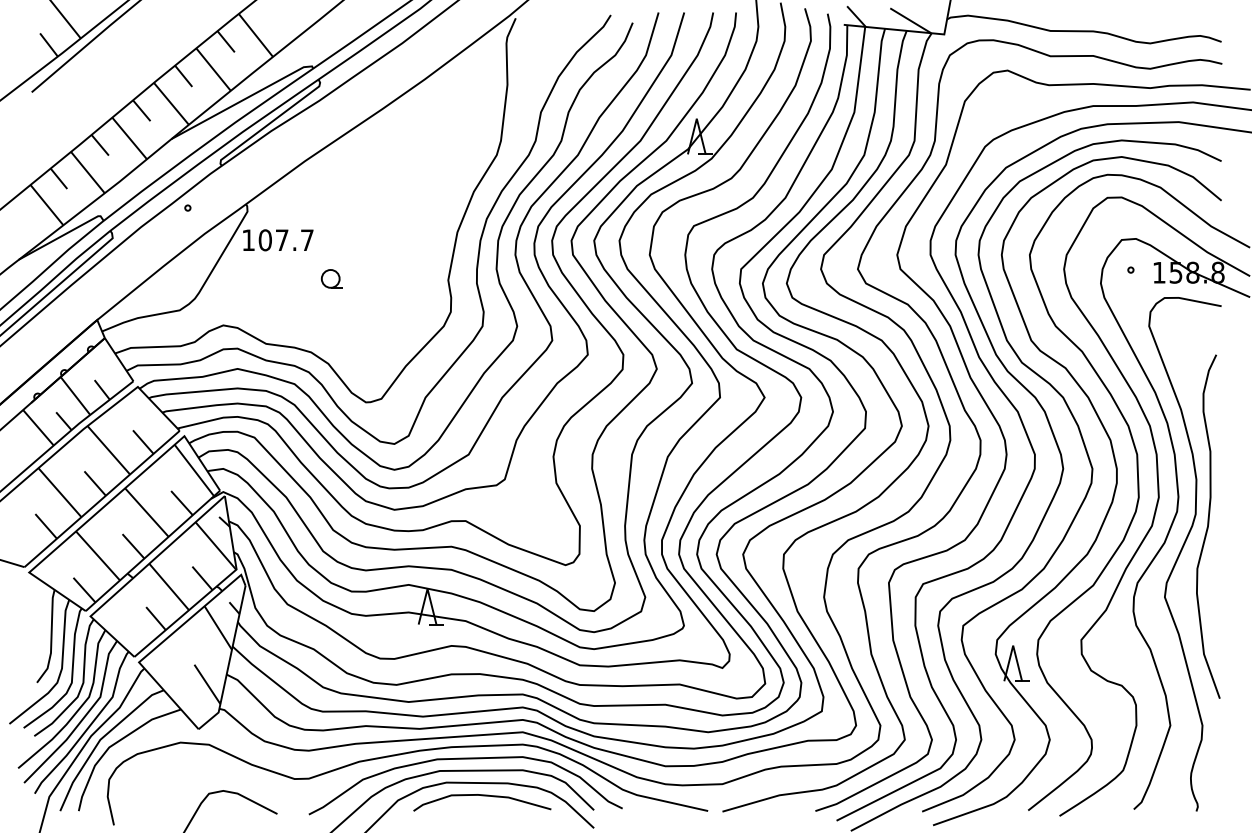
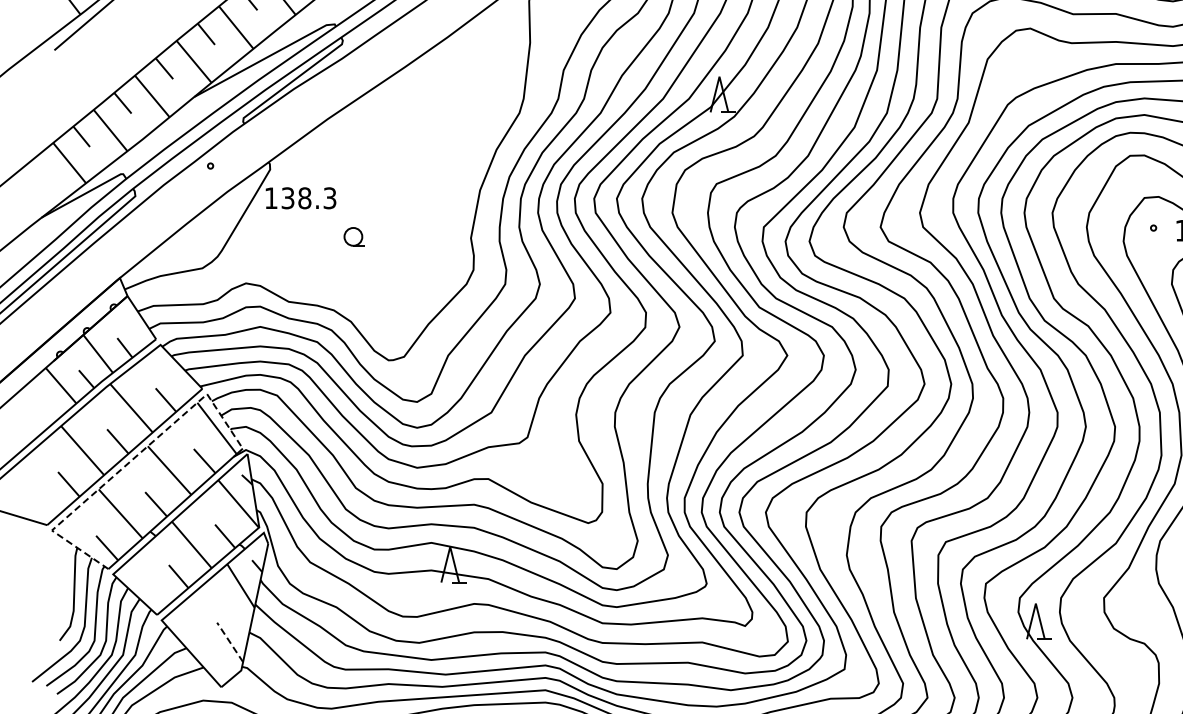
text: (285, 240) -> (308, 198), 107.7 -> 138.3
line: (105, 505) -> (128, 463), solid -> dashed
line: (207, 684) -> (230, 642), solid -> dashed

